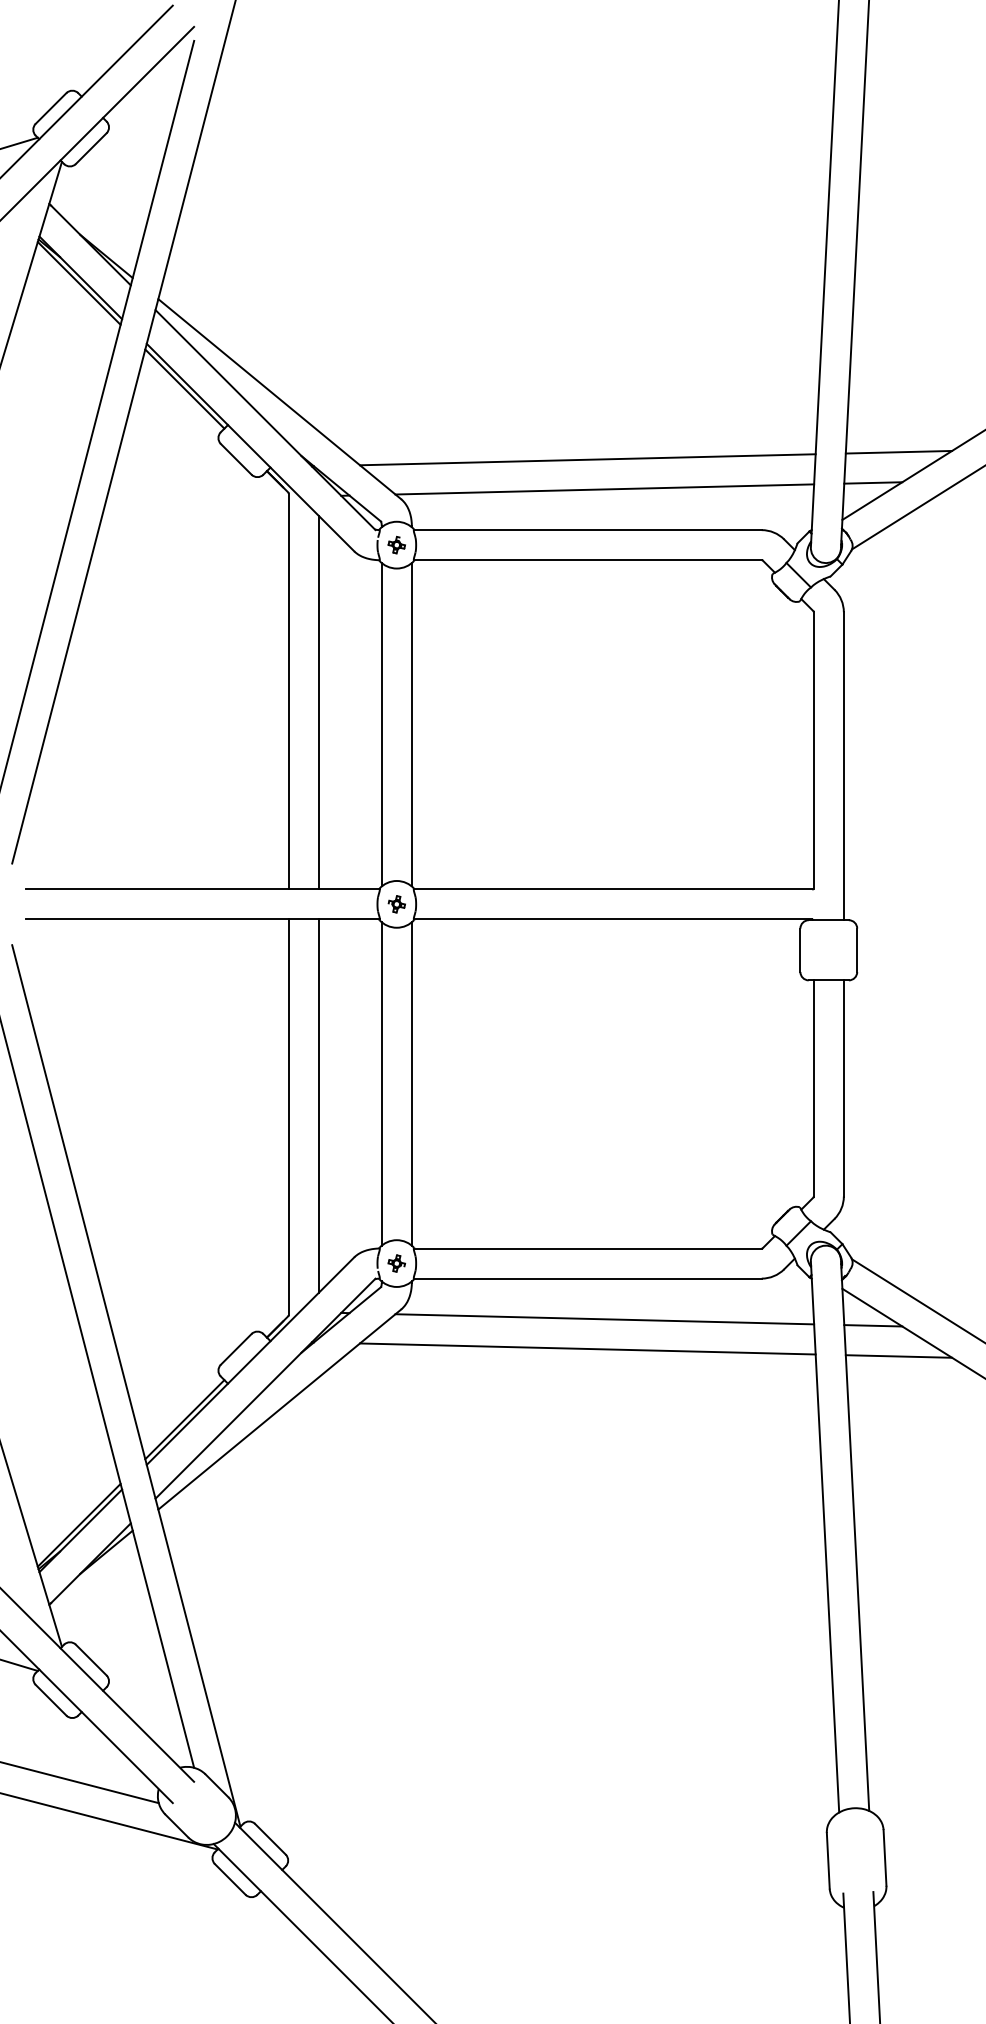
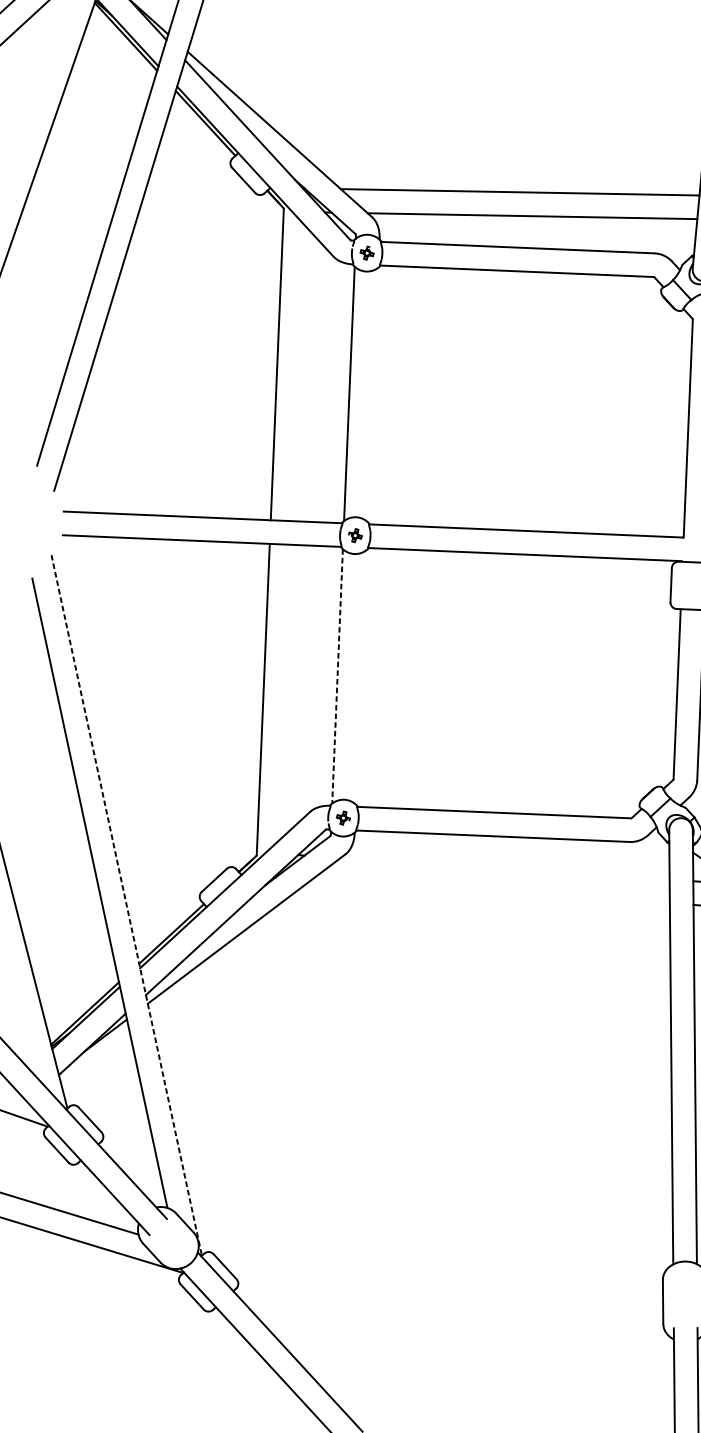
line: (318, 702) -> (300, 374), removed
line: (411, 724) -> (372, 394), removed
line: (381, 1083) -> (337, 676), solid -> dashed
line: (411, 1083) -> (360, 677), removed
line: (318, 1105) -> (287, 691), removed
line: (604, 1319) -> (504, 868), removed
line: (587, 1348) -> (490, 891), removed
line: (126, 1386) -> (126, 905), solid -> dashed

